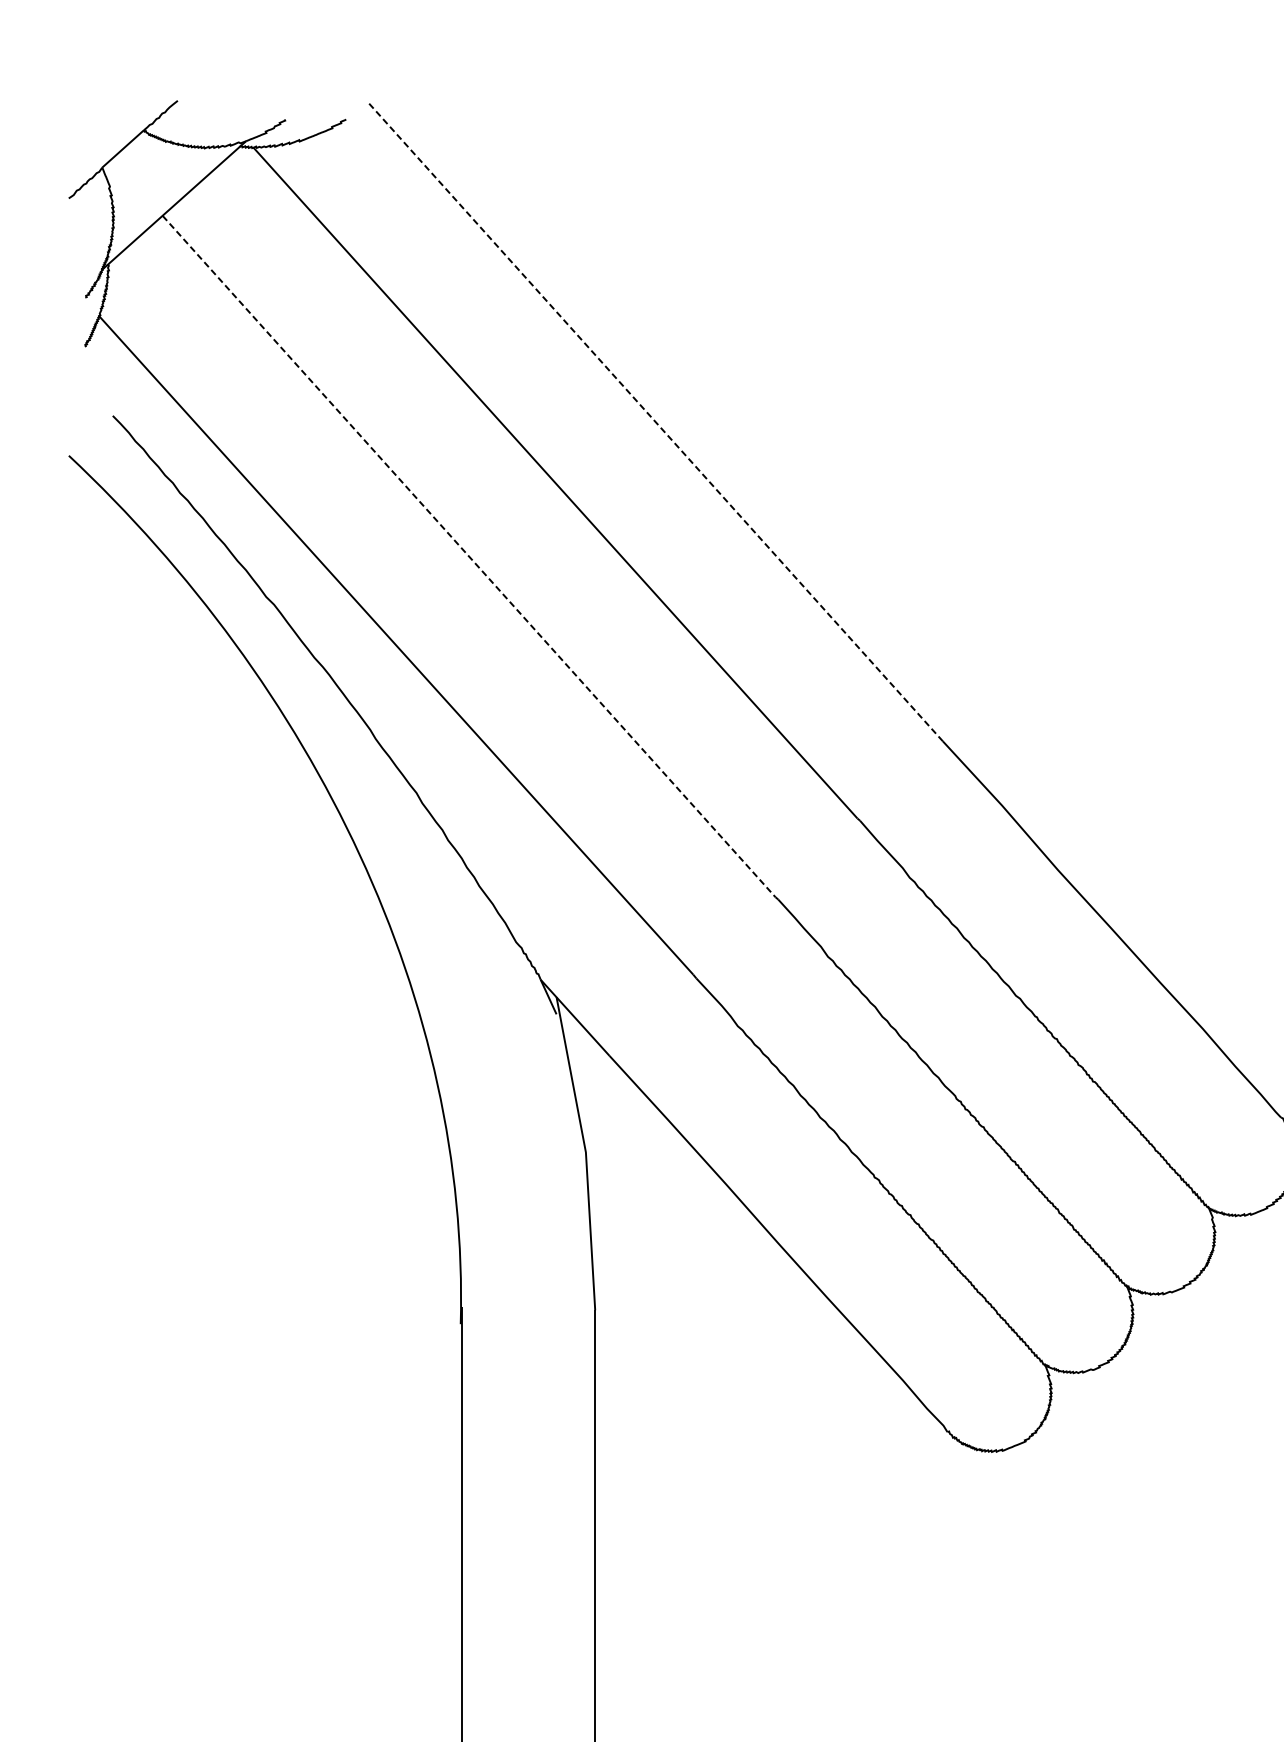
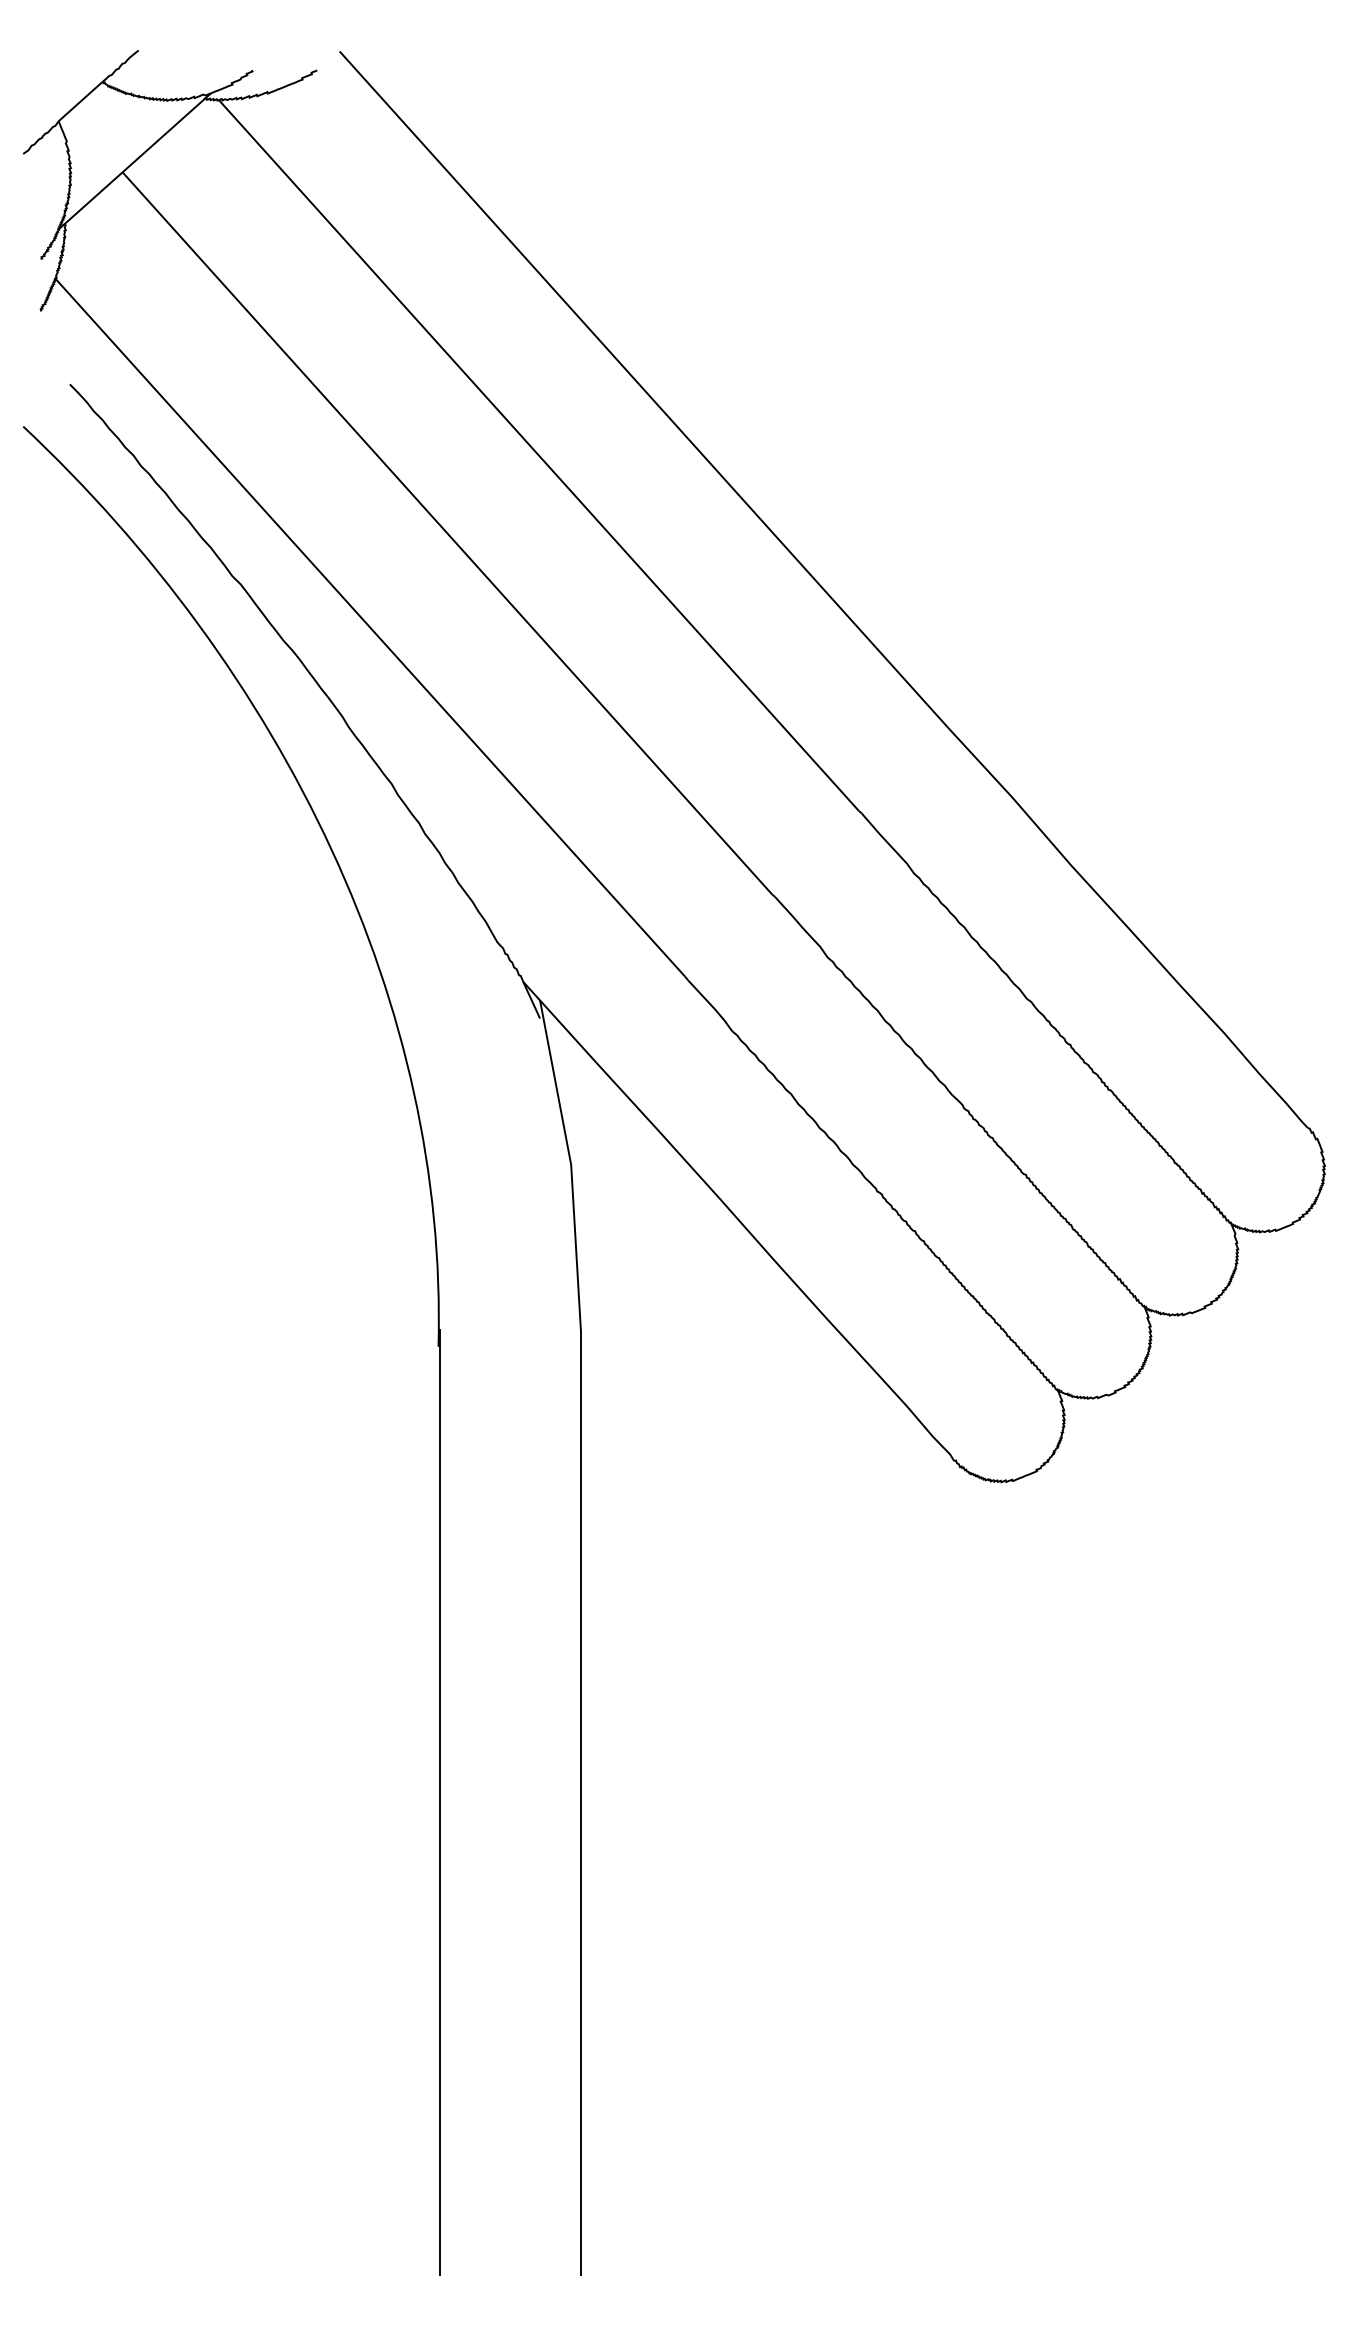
line: (655, 421) -> (644, 390), dashed -> solid
line: (469, 556) -> (447, 533), dashed -> solid

